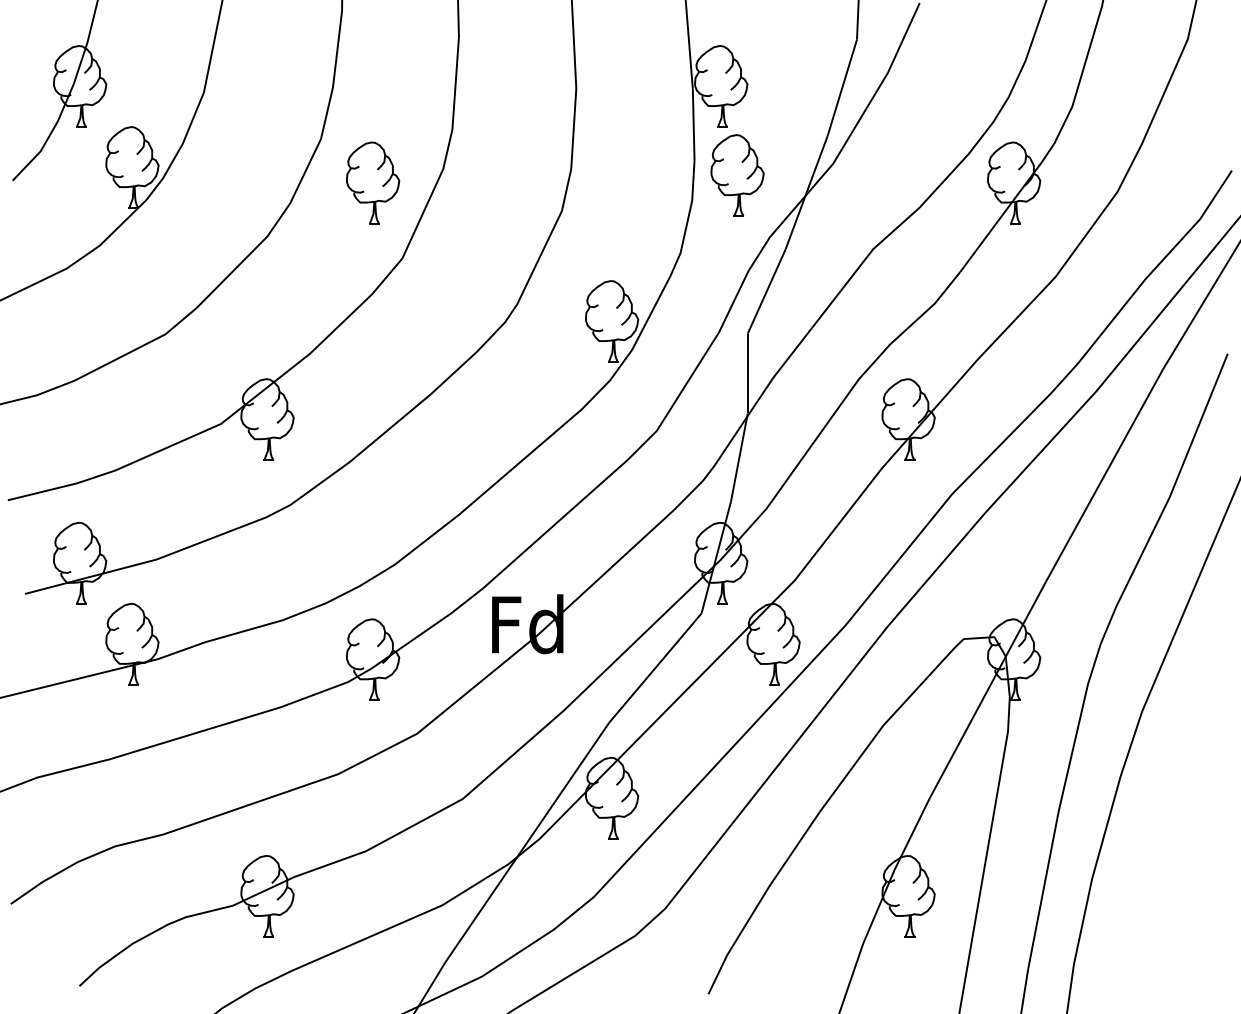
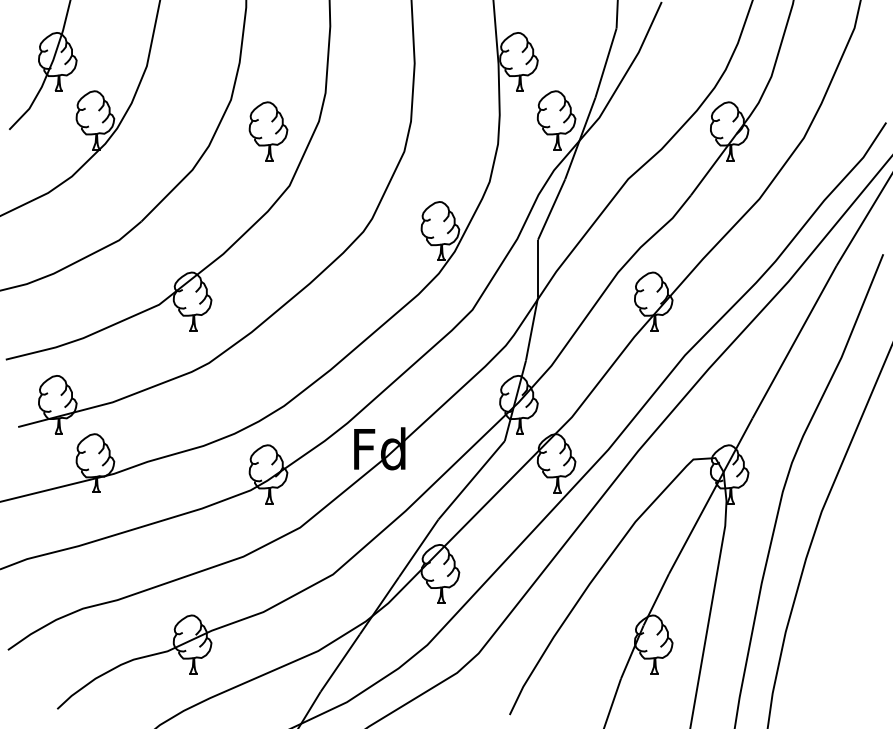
part: (737, 175) -> (556, 120), moved

